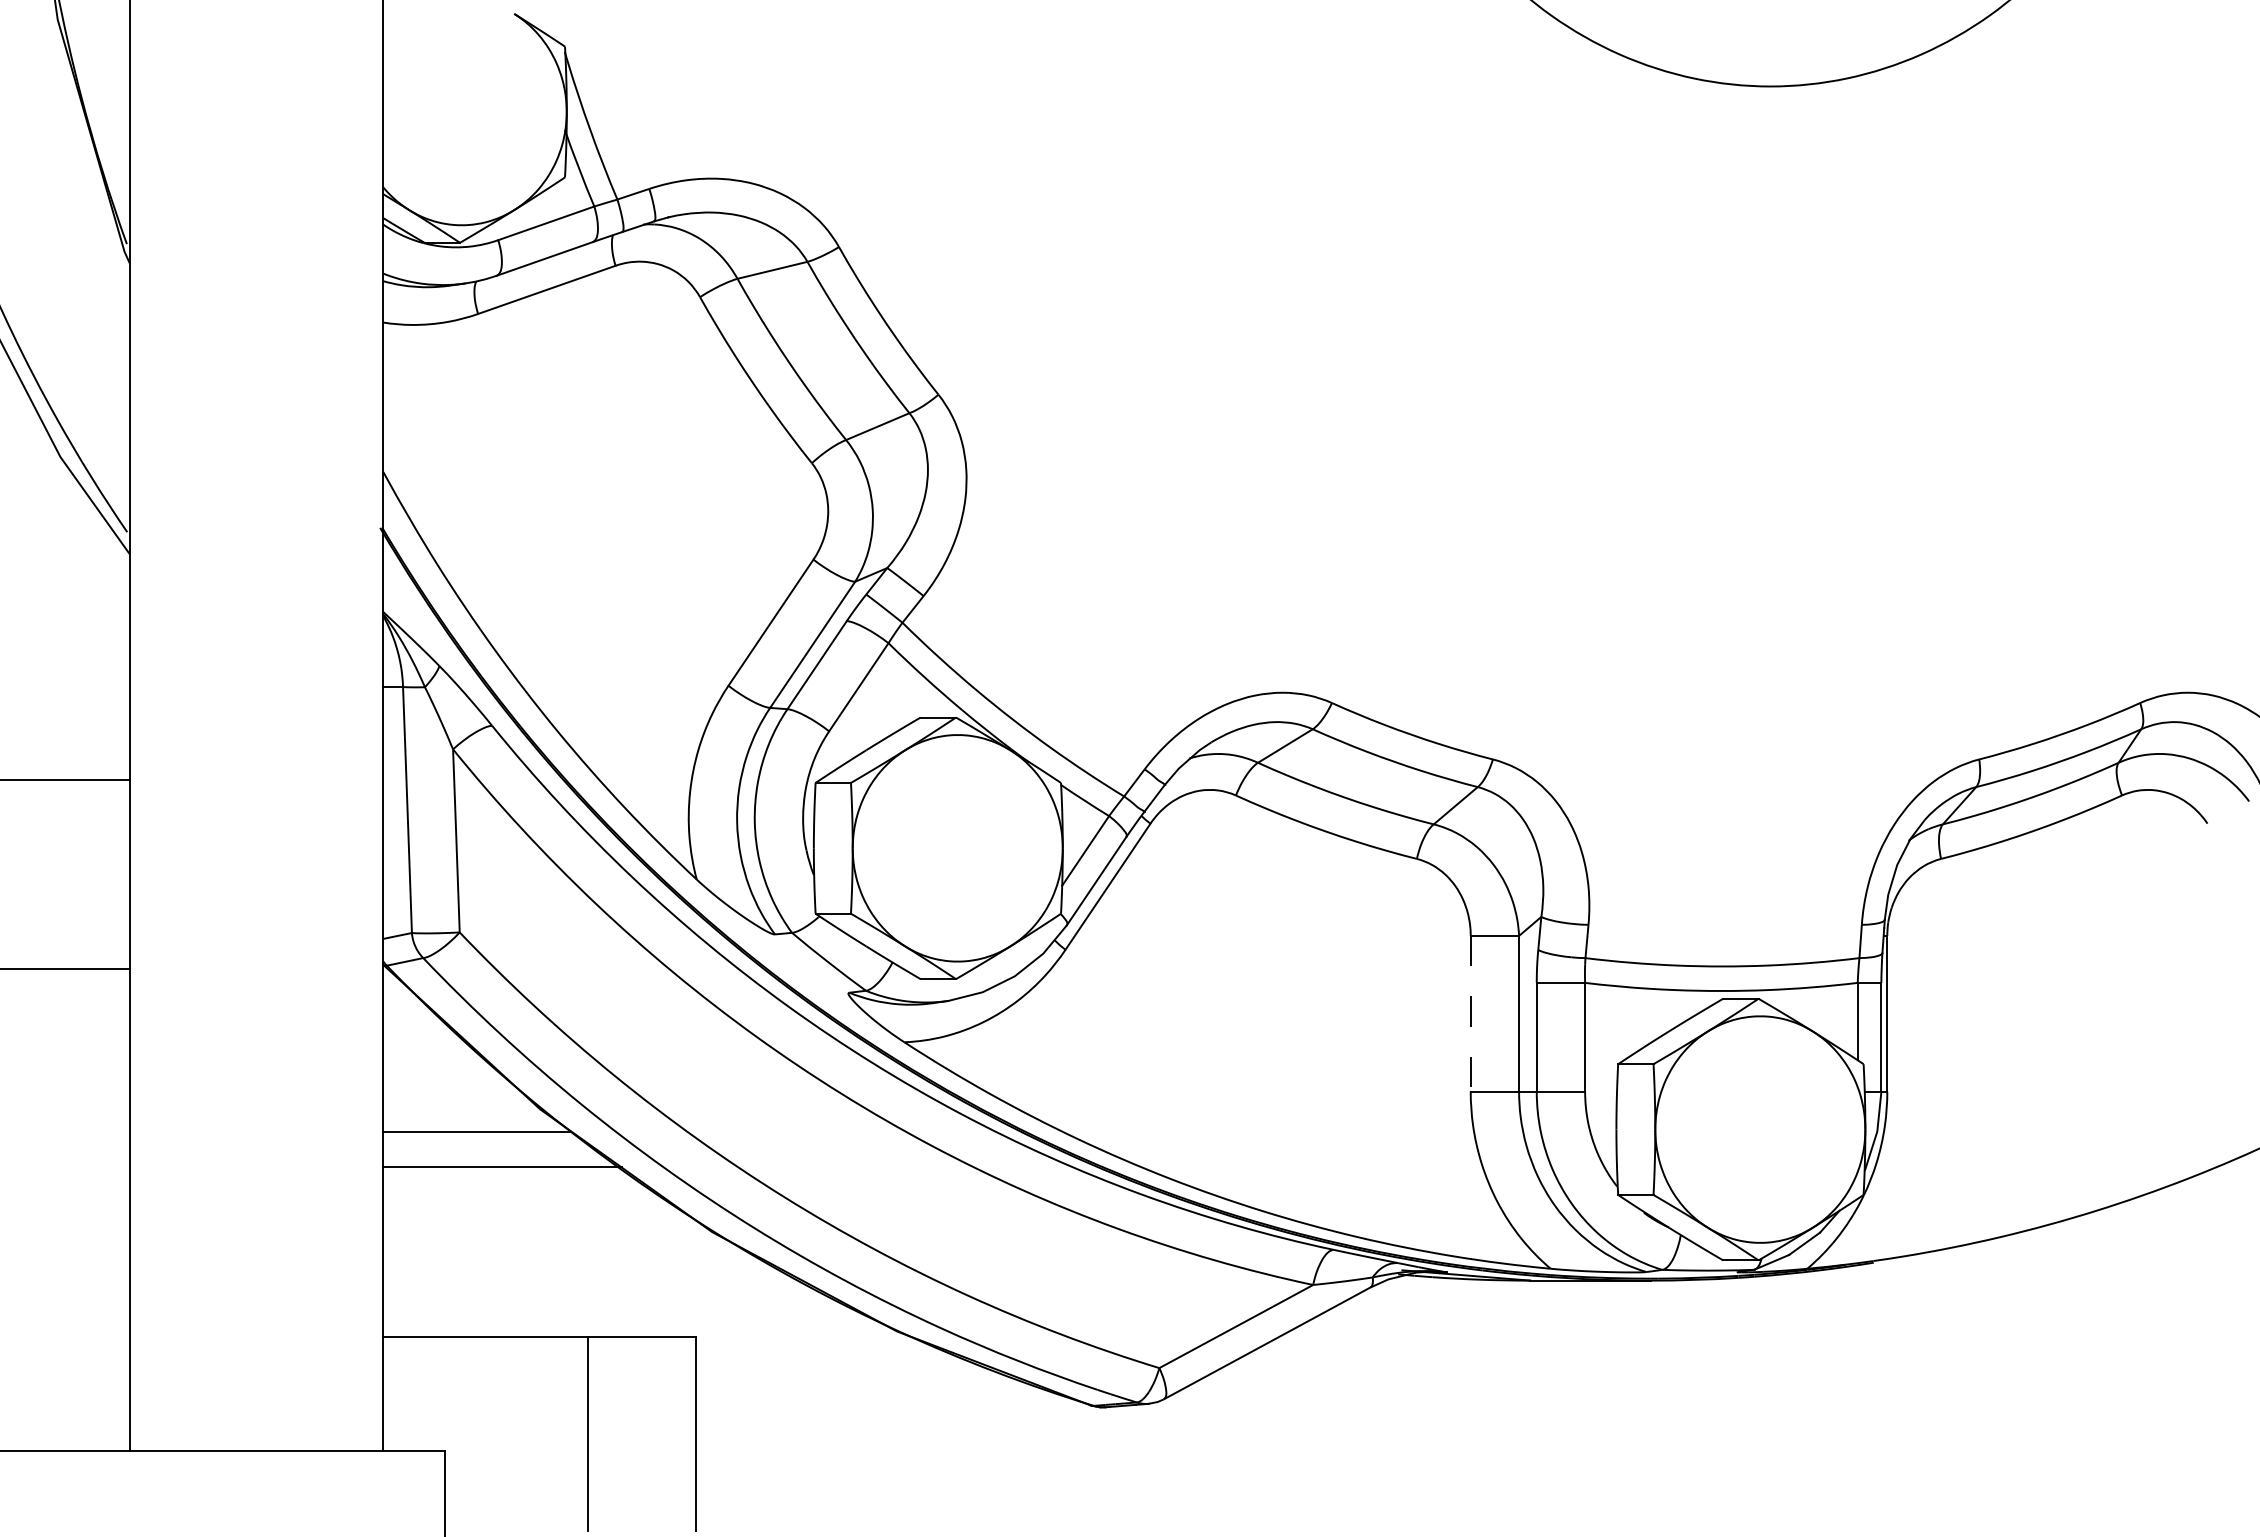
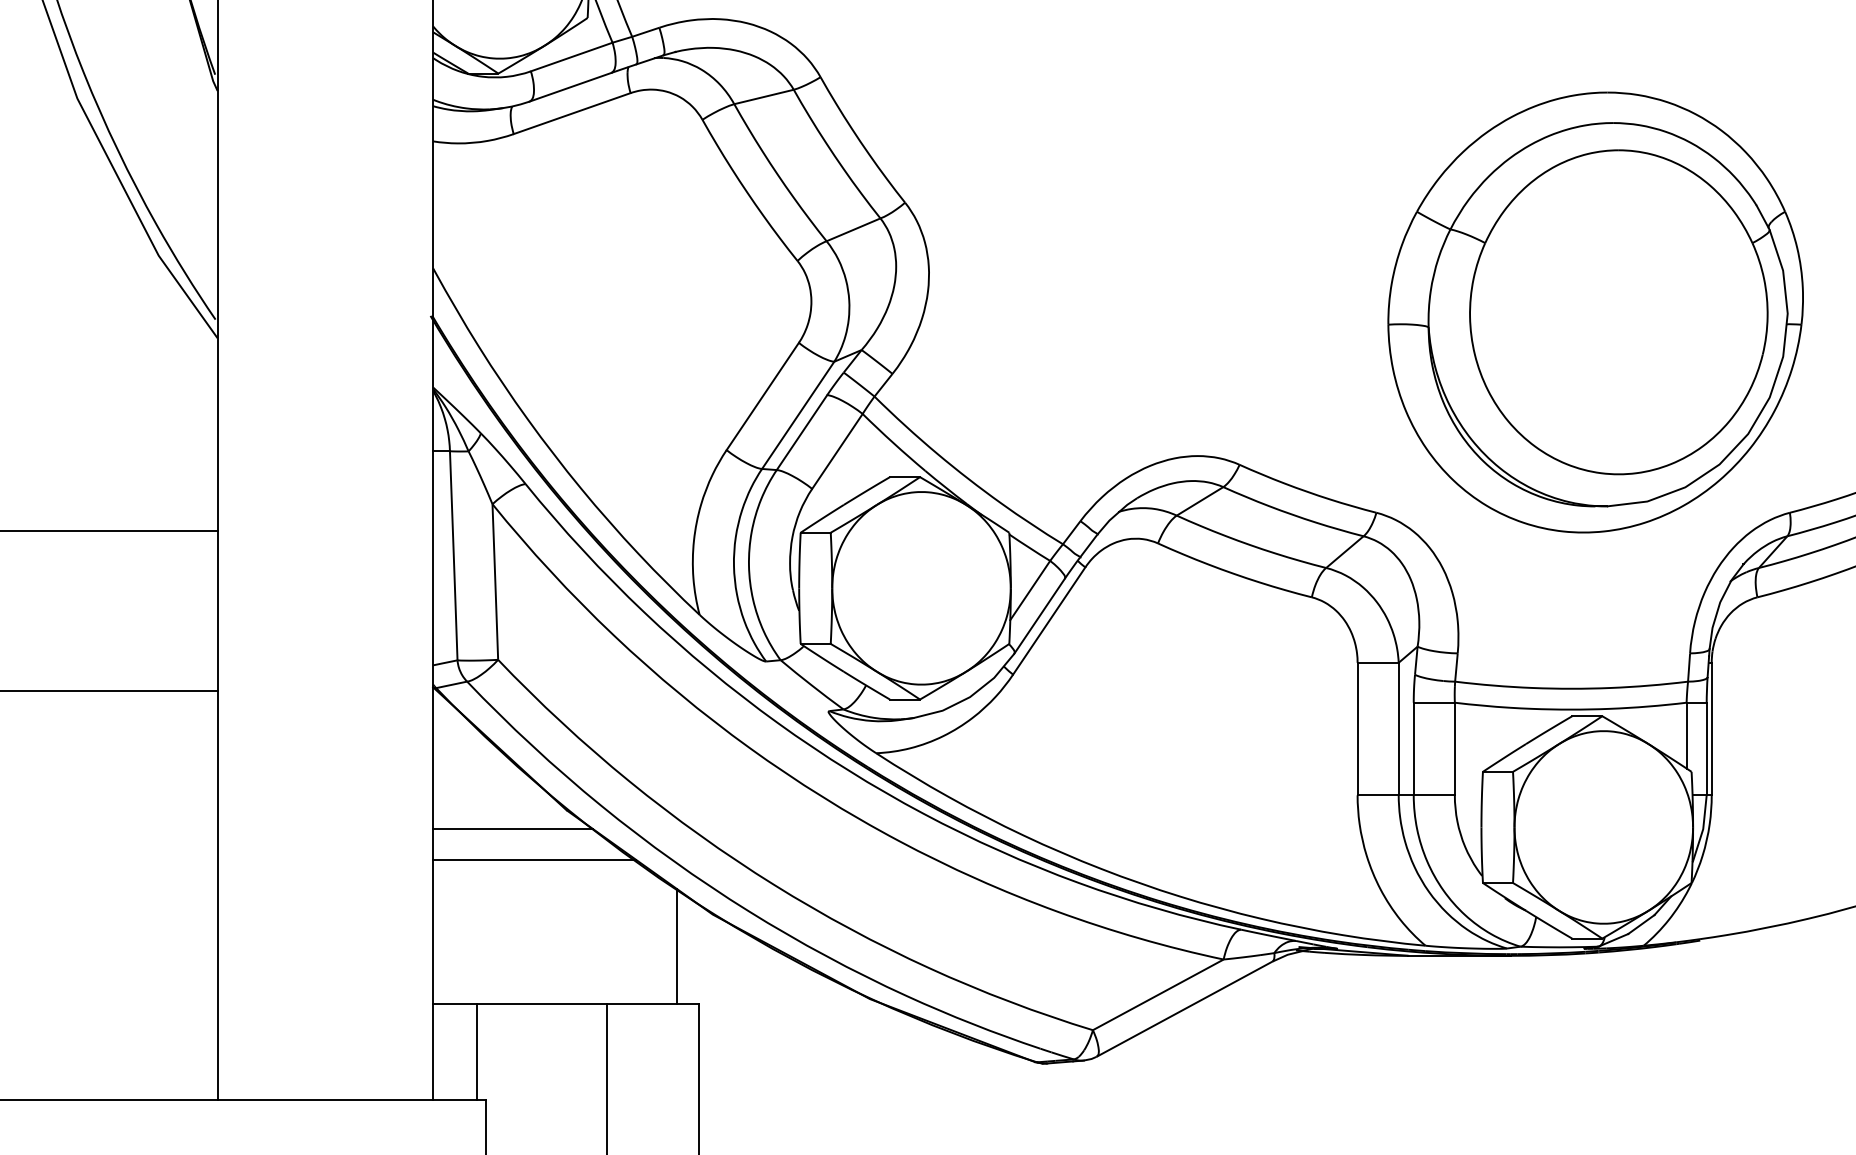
part: (1750, 523) -> (1595, 312), added
line: (1470, 1013) -> (1357, 728), dashed -> solid
line: (670, 1269) -> (677, 946), added
line: (435, 1393) -> (477, 1051), added

